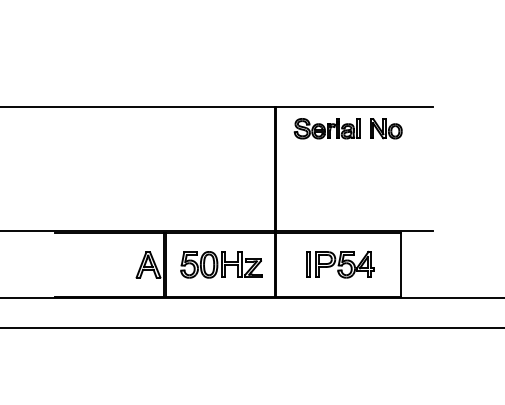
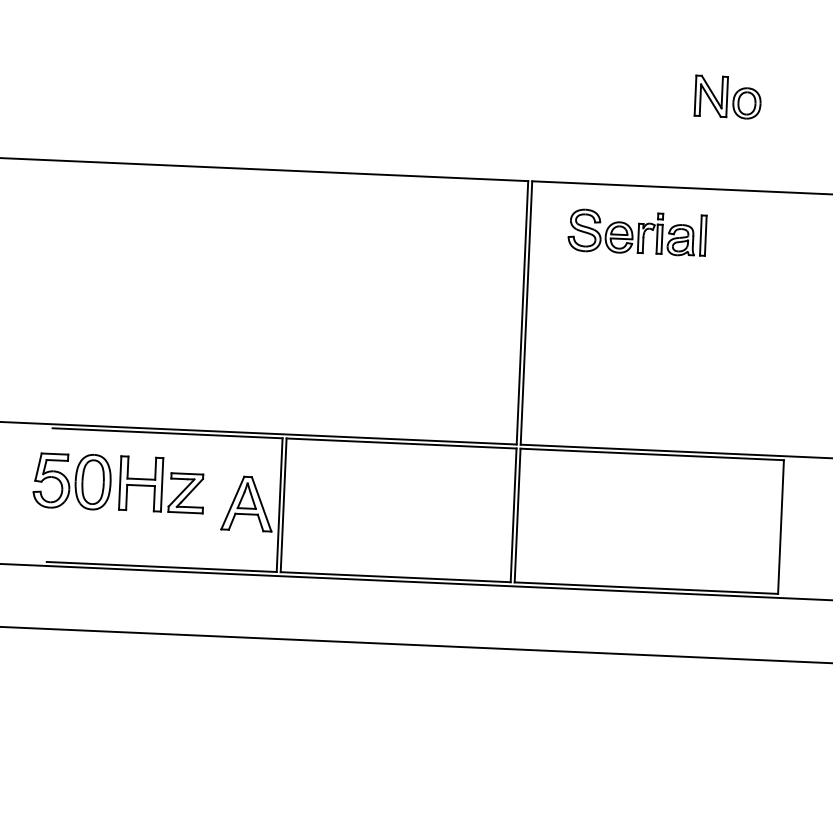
part: (386, 128) -> (728, 96), moved
part: (221, 264) -> (119, 482), moved
part: (340, 264) -> (652, 520), removed

